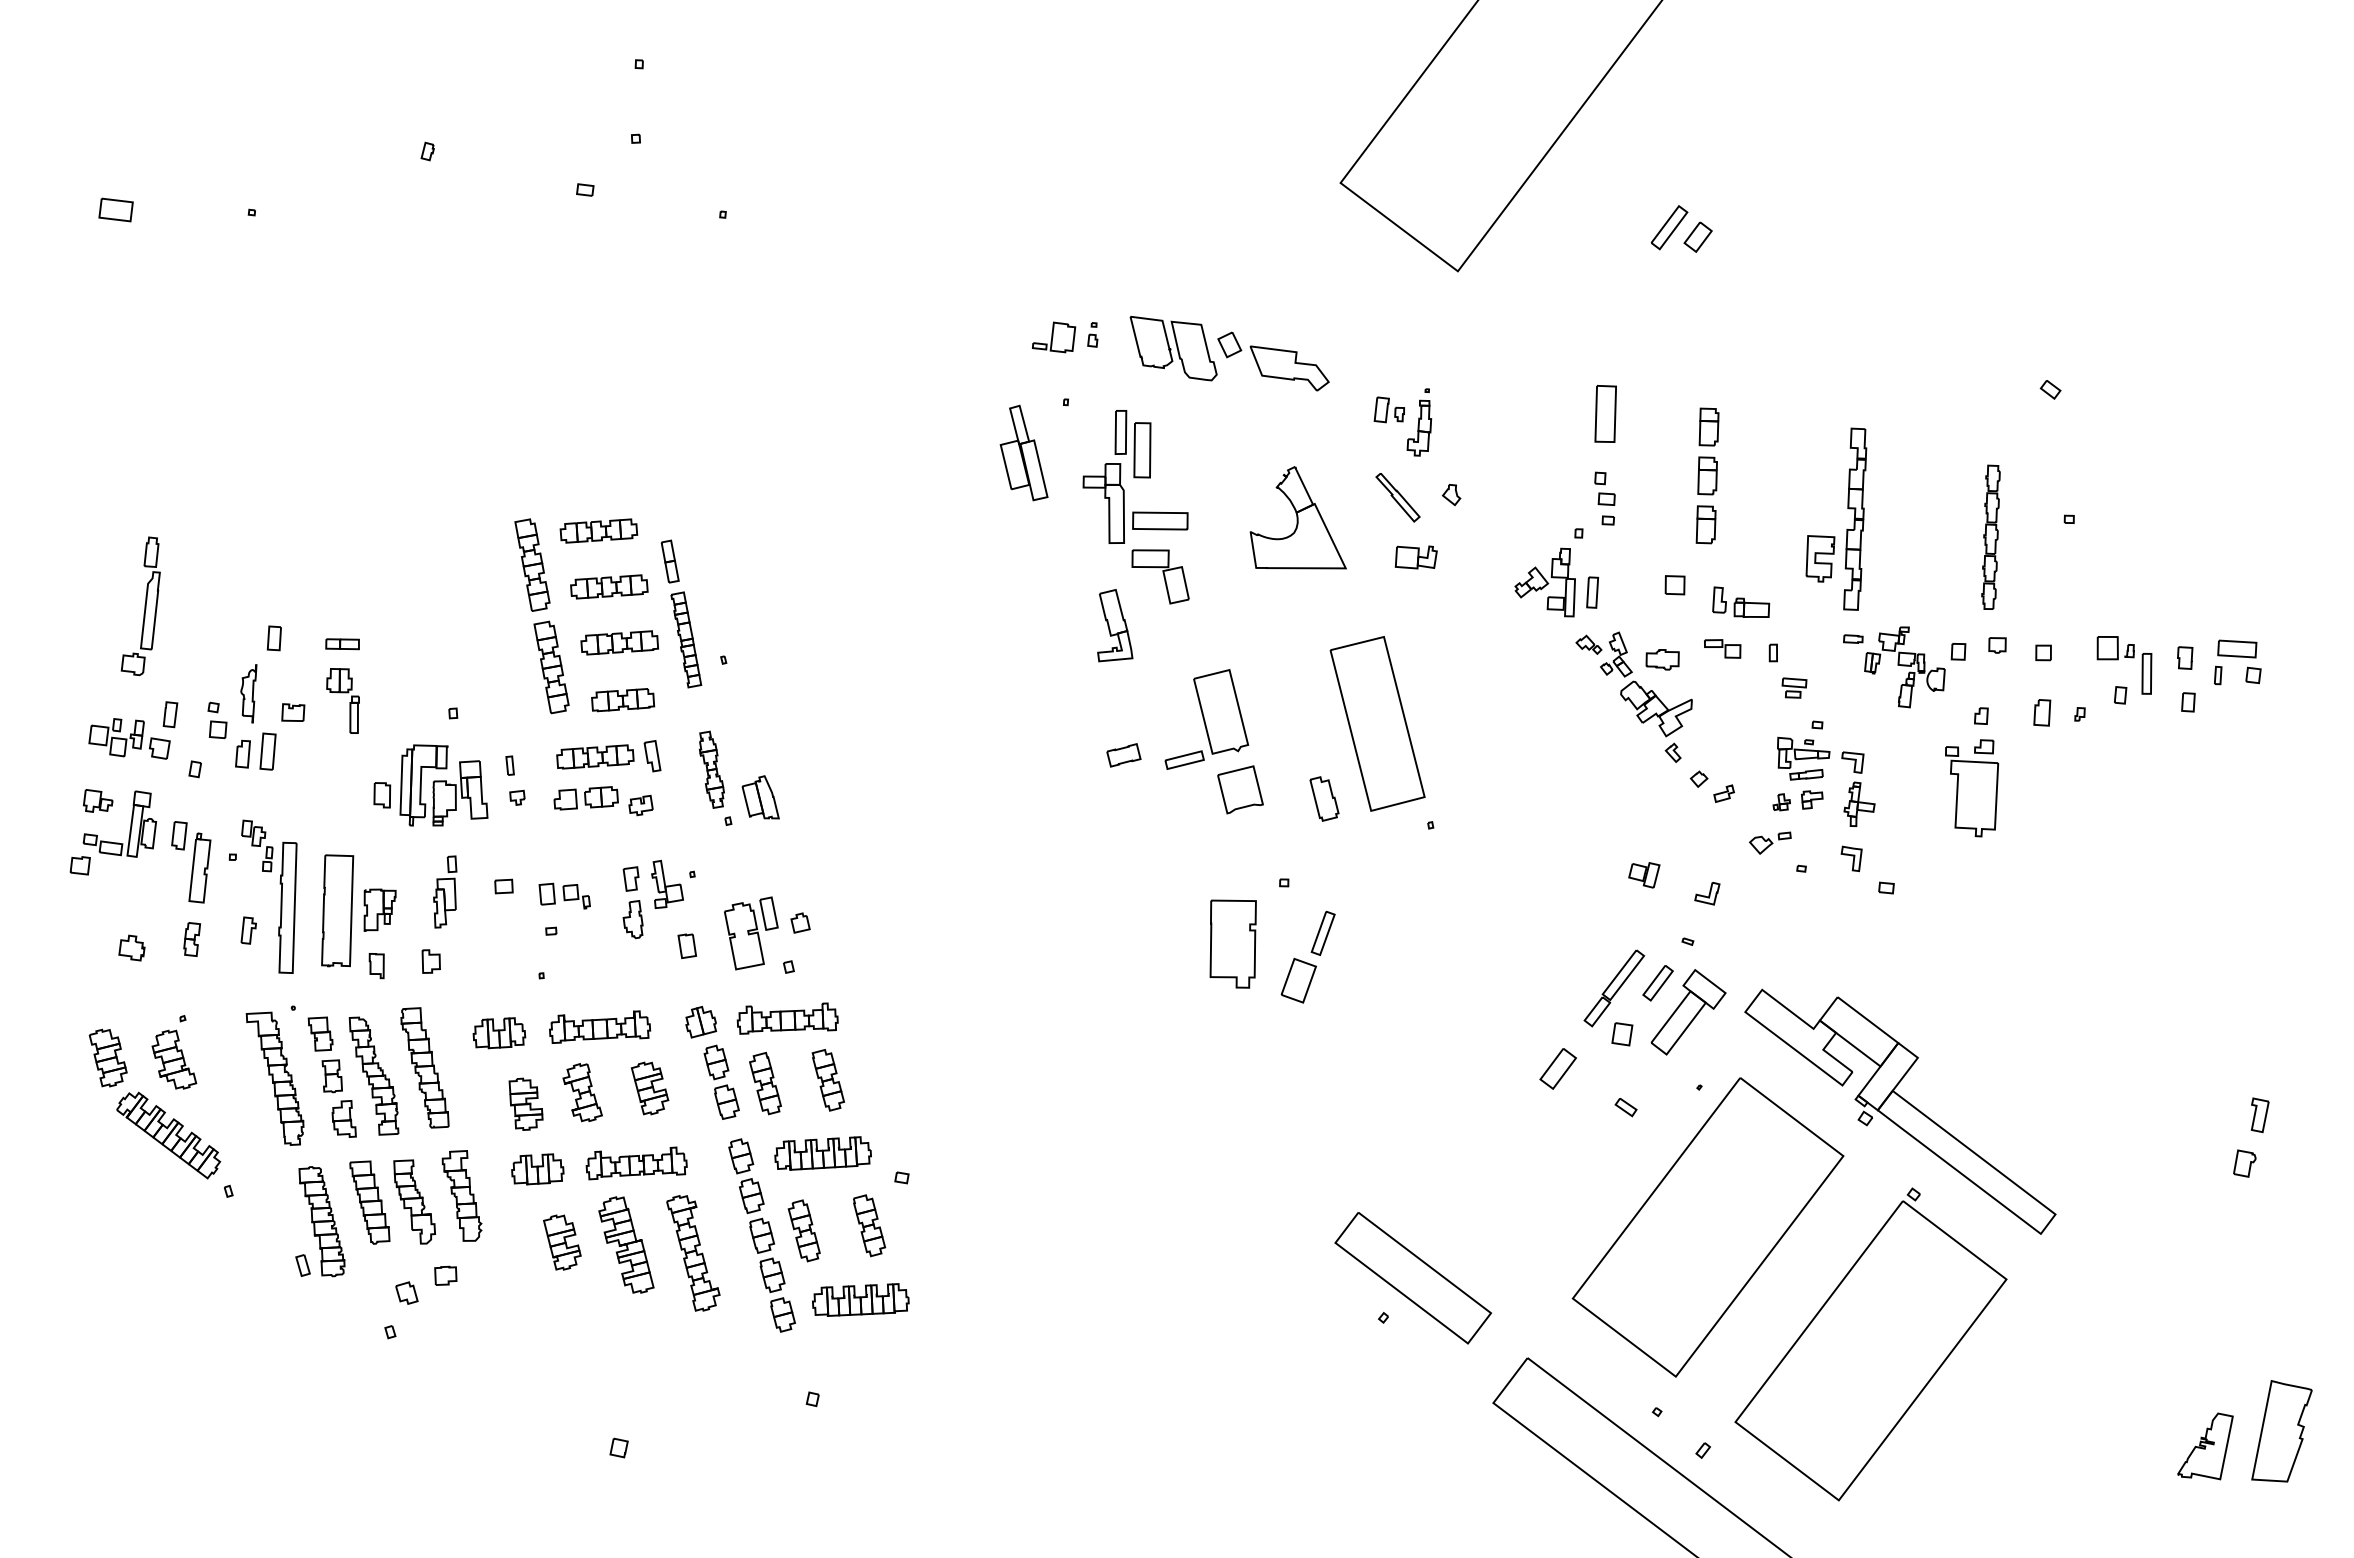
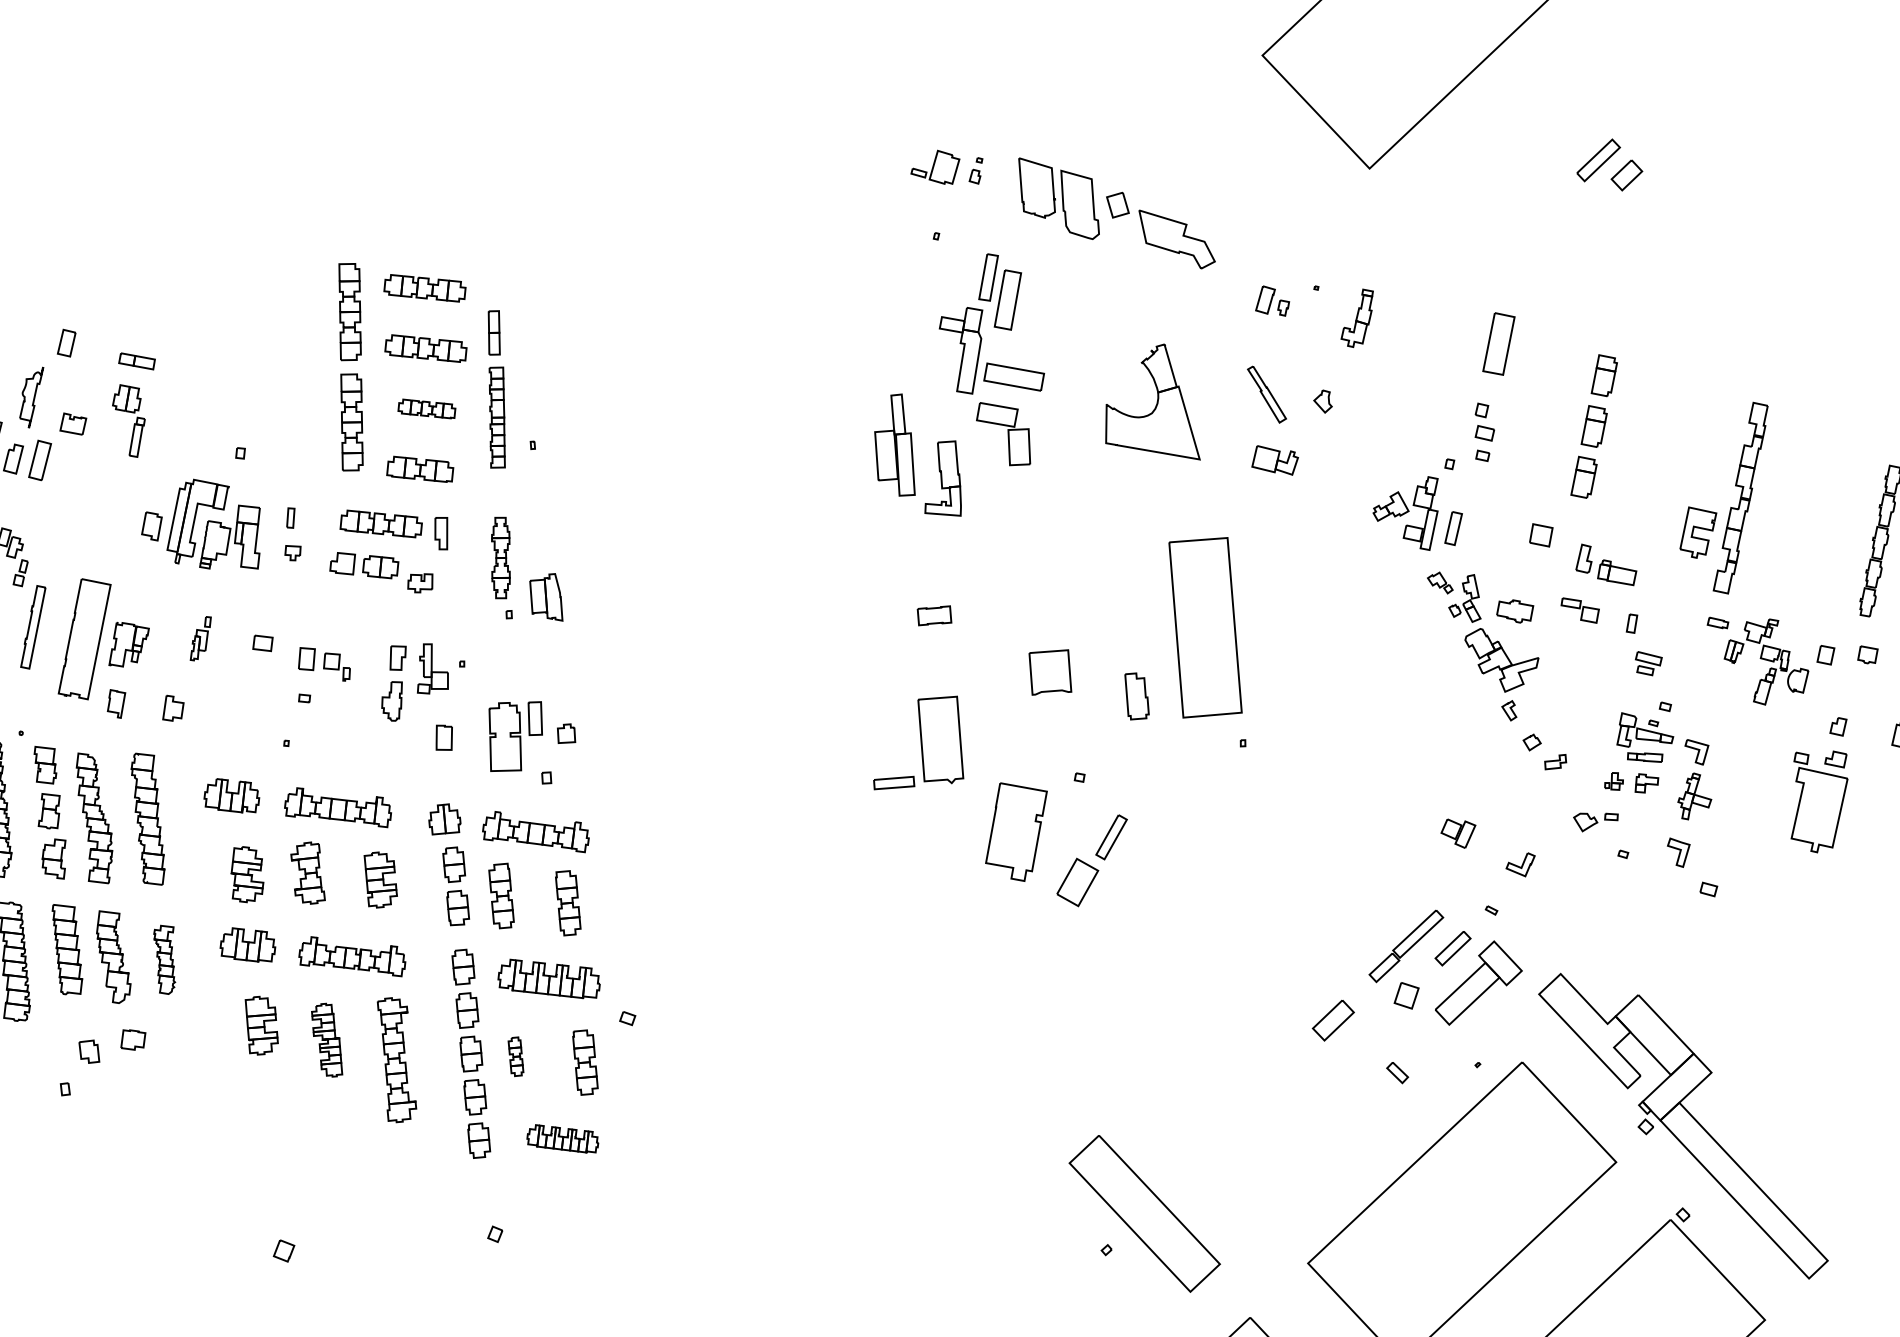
part: (1419, 427) -> (1357, 317), moved
part: (1023, 452) -> (897, 444), moved
part: (619, 642) -> (426, 408), size x0.7
part: (1206, 719) -> (924, 744), moved
part: (445, 891) -> (200, 638), size x0.6
part: (287, 907) -> (32, 626), size x0.6
part: (461, 1195) -> (163, 958), size x0.7
part: (803, 1230) -> (515, 1056), size x0.6
part: (626, 1244) -> (327, 1039), size x0.7
part: (860, 1299) -> (562, 1138), size x0.7

